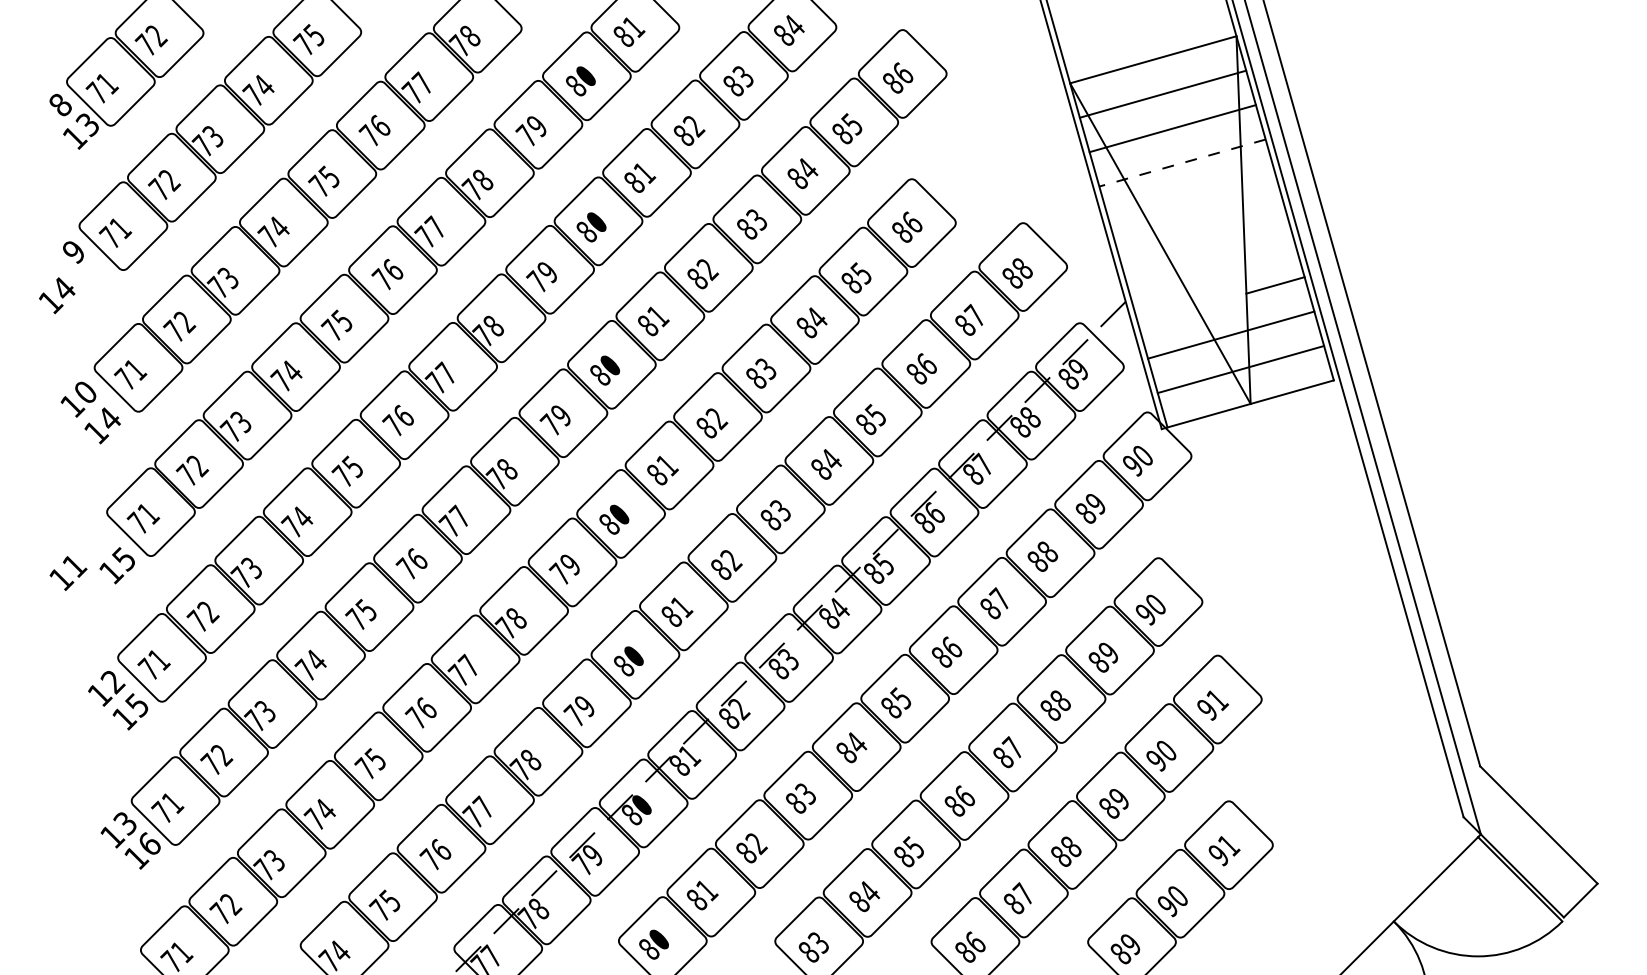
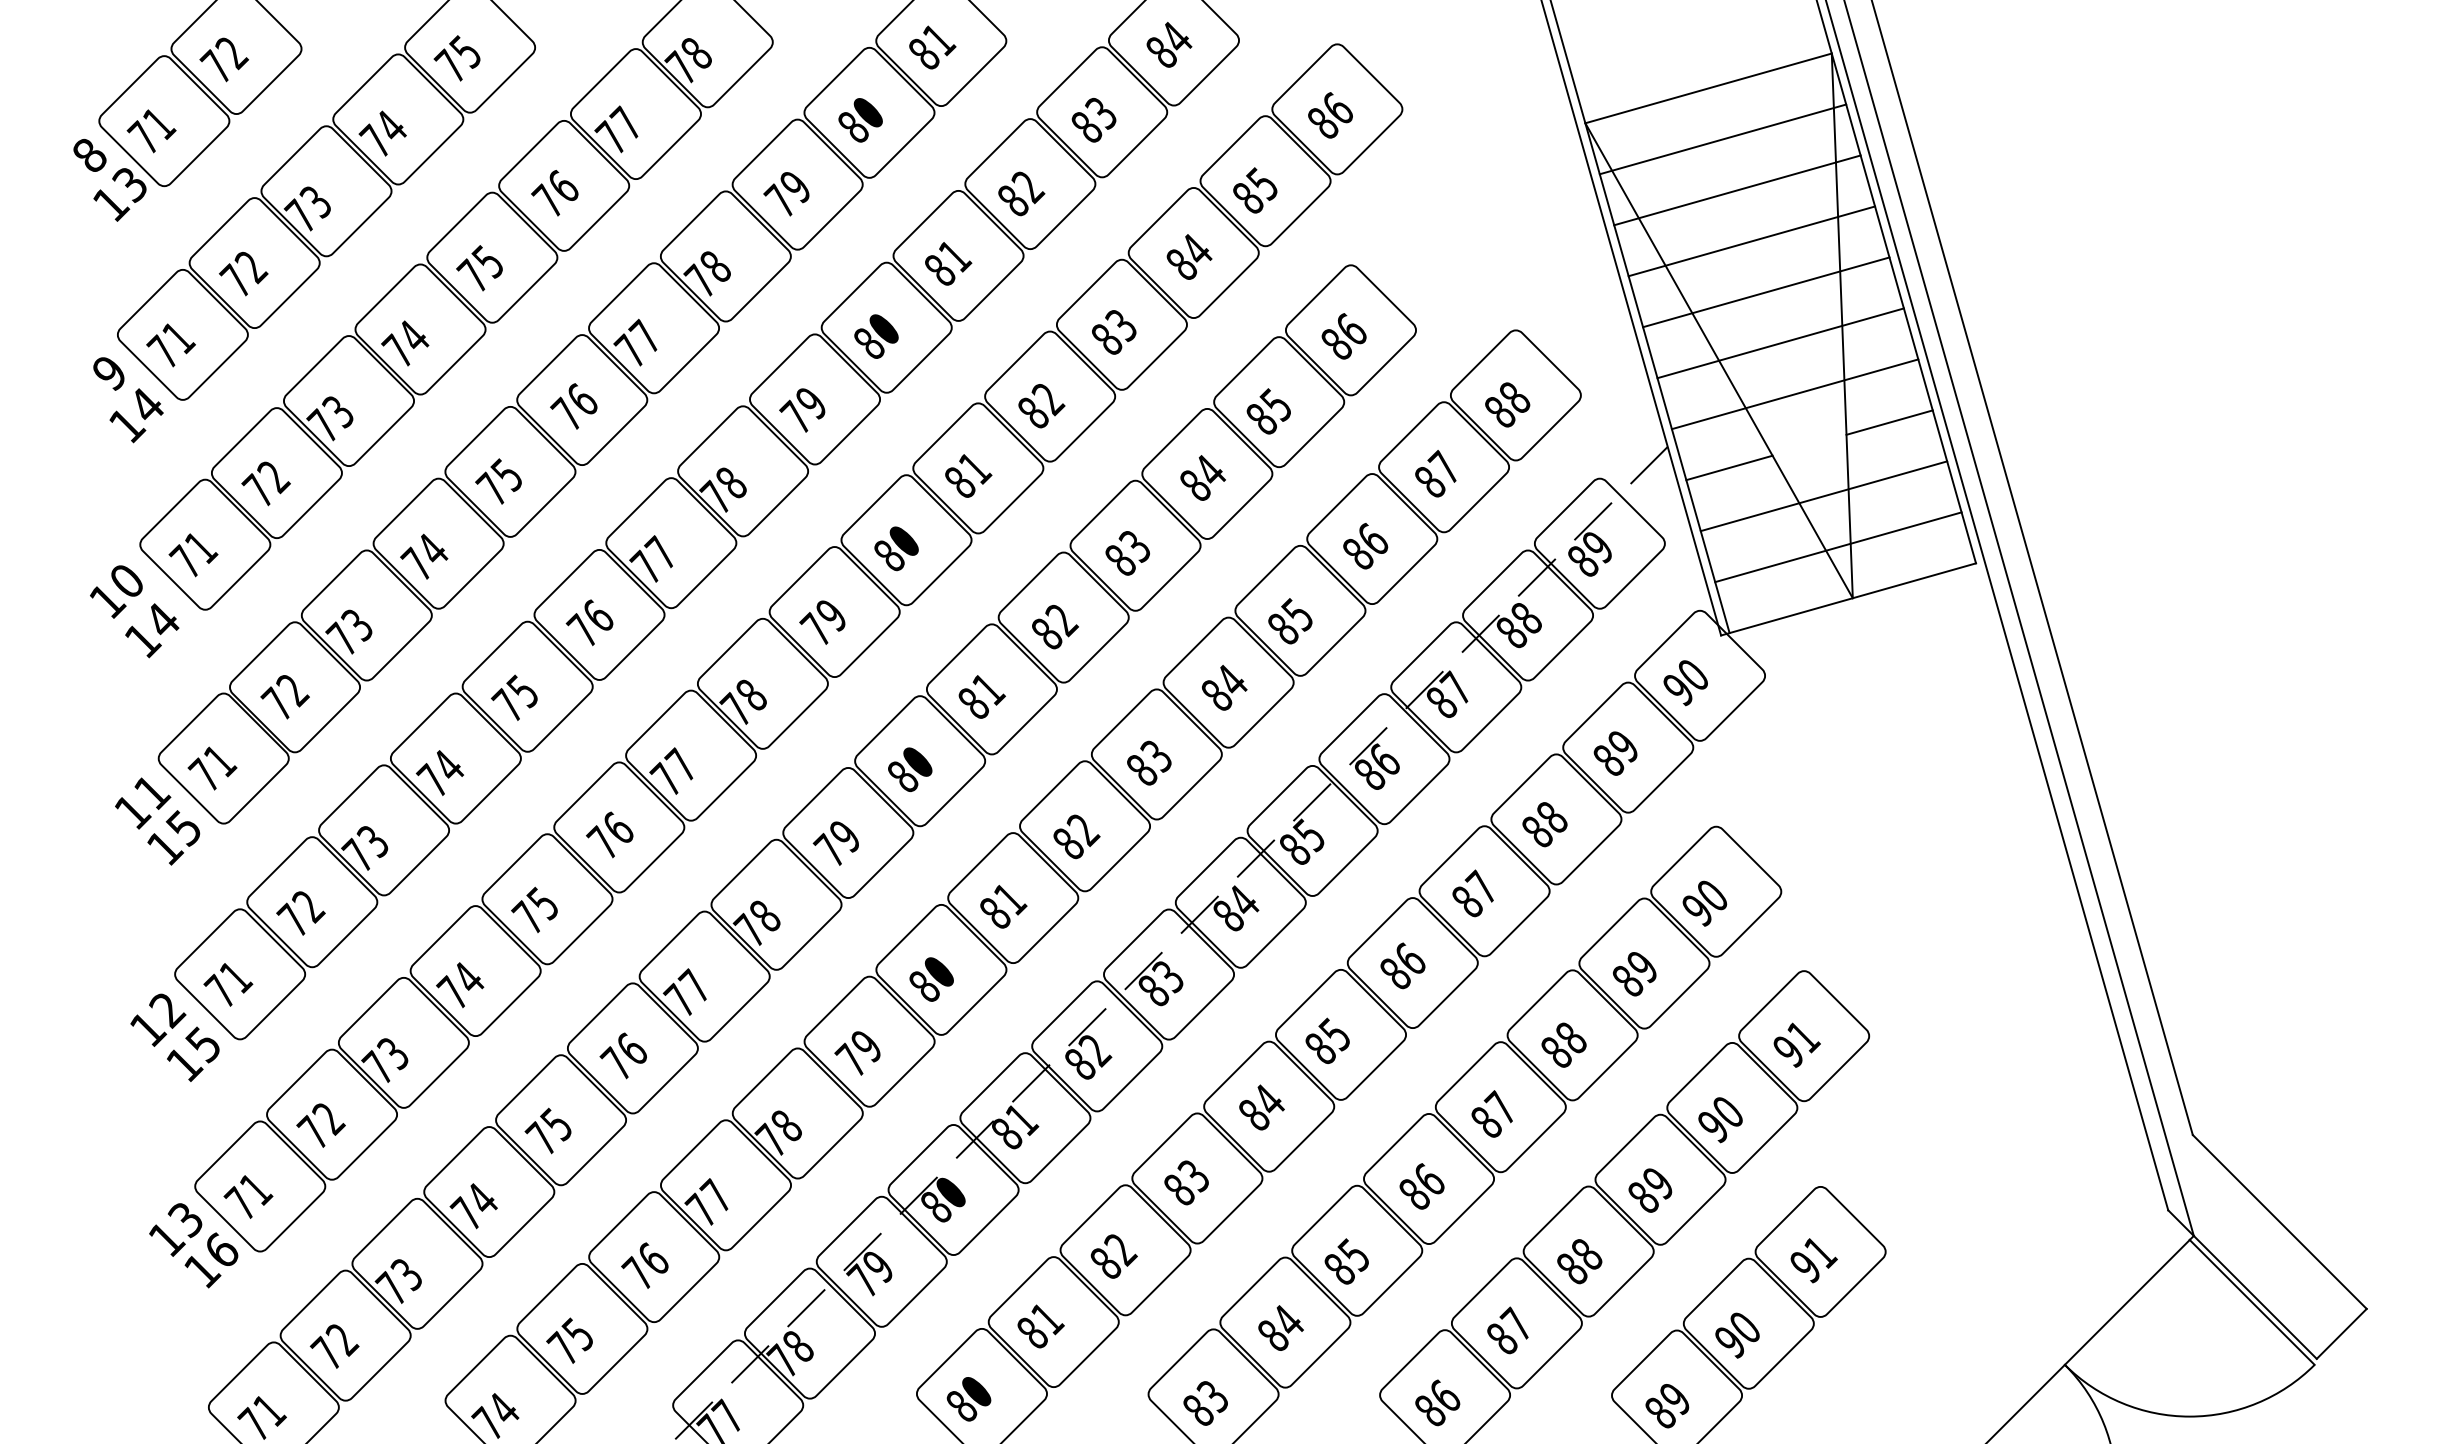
line: (1182, 163) -> (1751, 242), dashed -> solid
line: (1192, 196) -> (1766, 290), added
line: (1201, 231) -> (1779, 342), added
line: (1211, 265) -> (1794, 393), added
text: (57, 295) -> (137, 415), moved
line: (1167, 315) -> (1729, 467), added
text: (68, 573) -> (143, 803), moved

